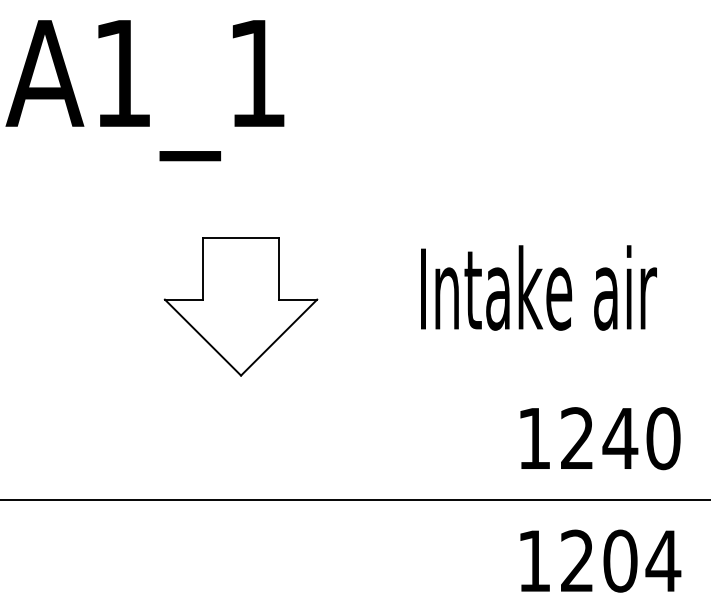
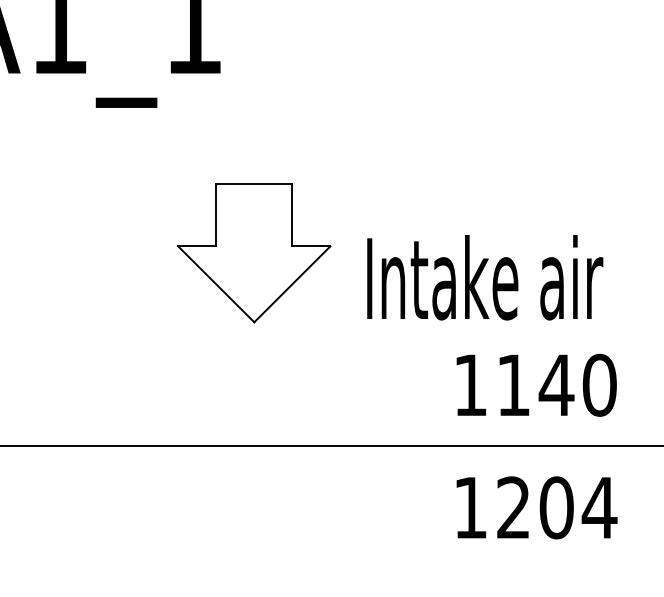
text: (538, 287) -> (484, 277), moved
part: (240, 306) -> (253, 253), moved
text: (576, 437) -> (512, 384), 1240 -> 1140

